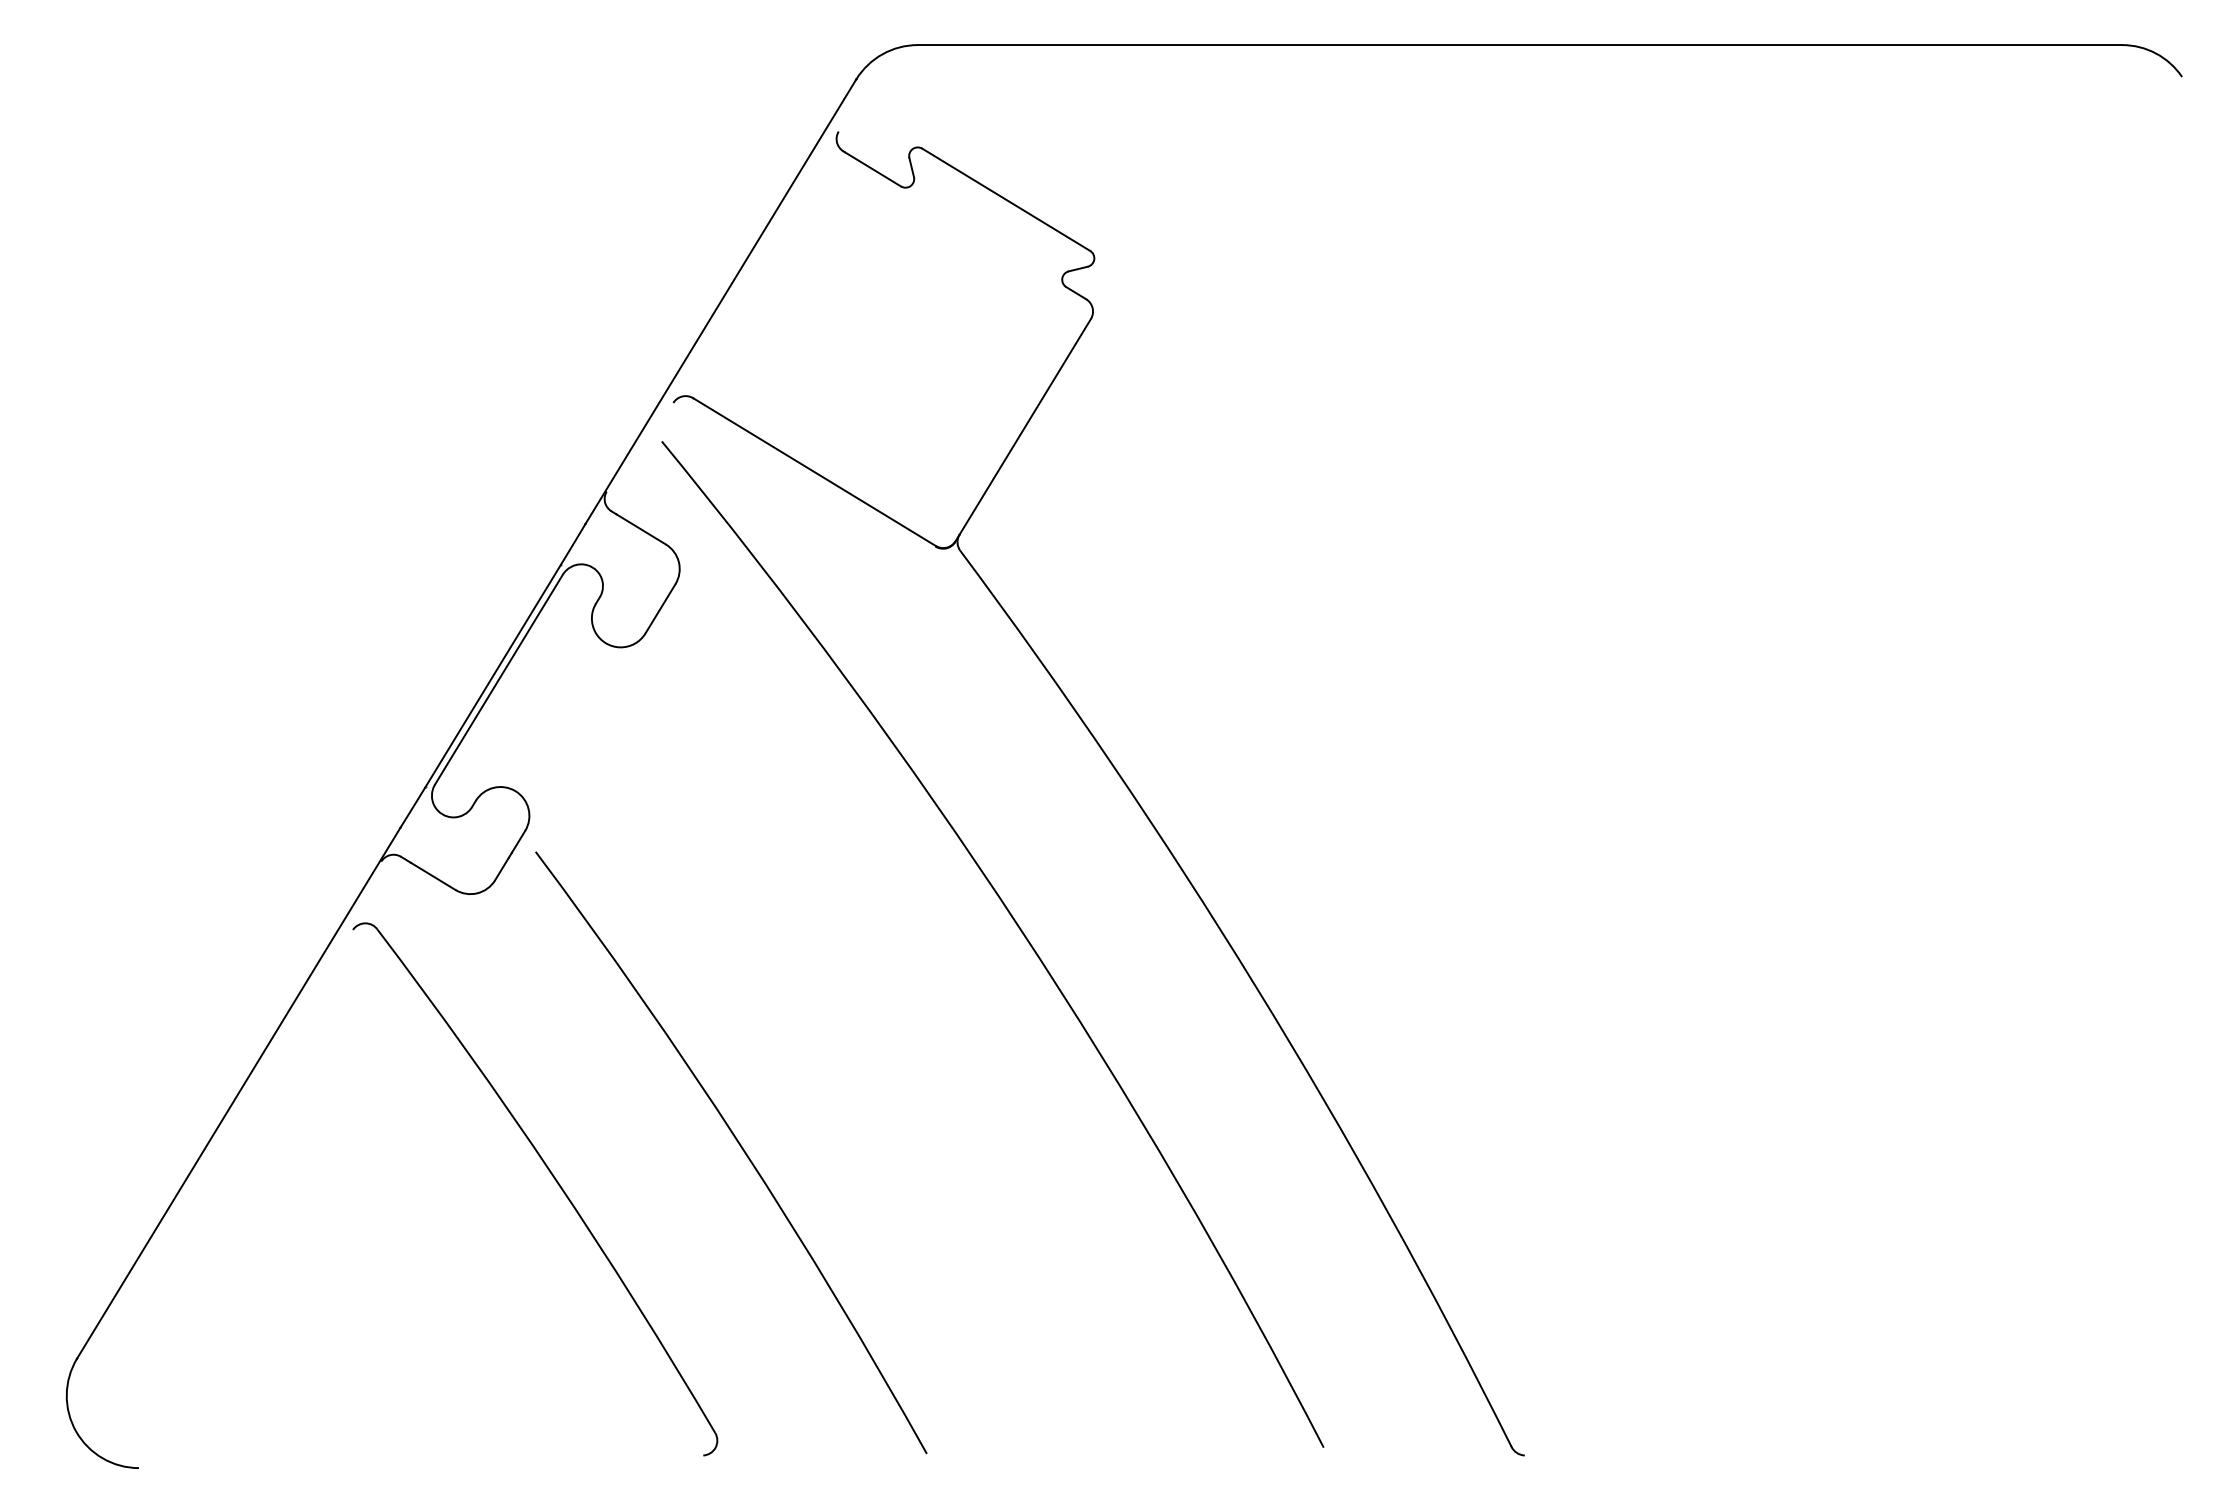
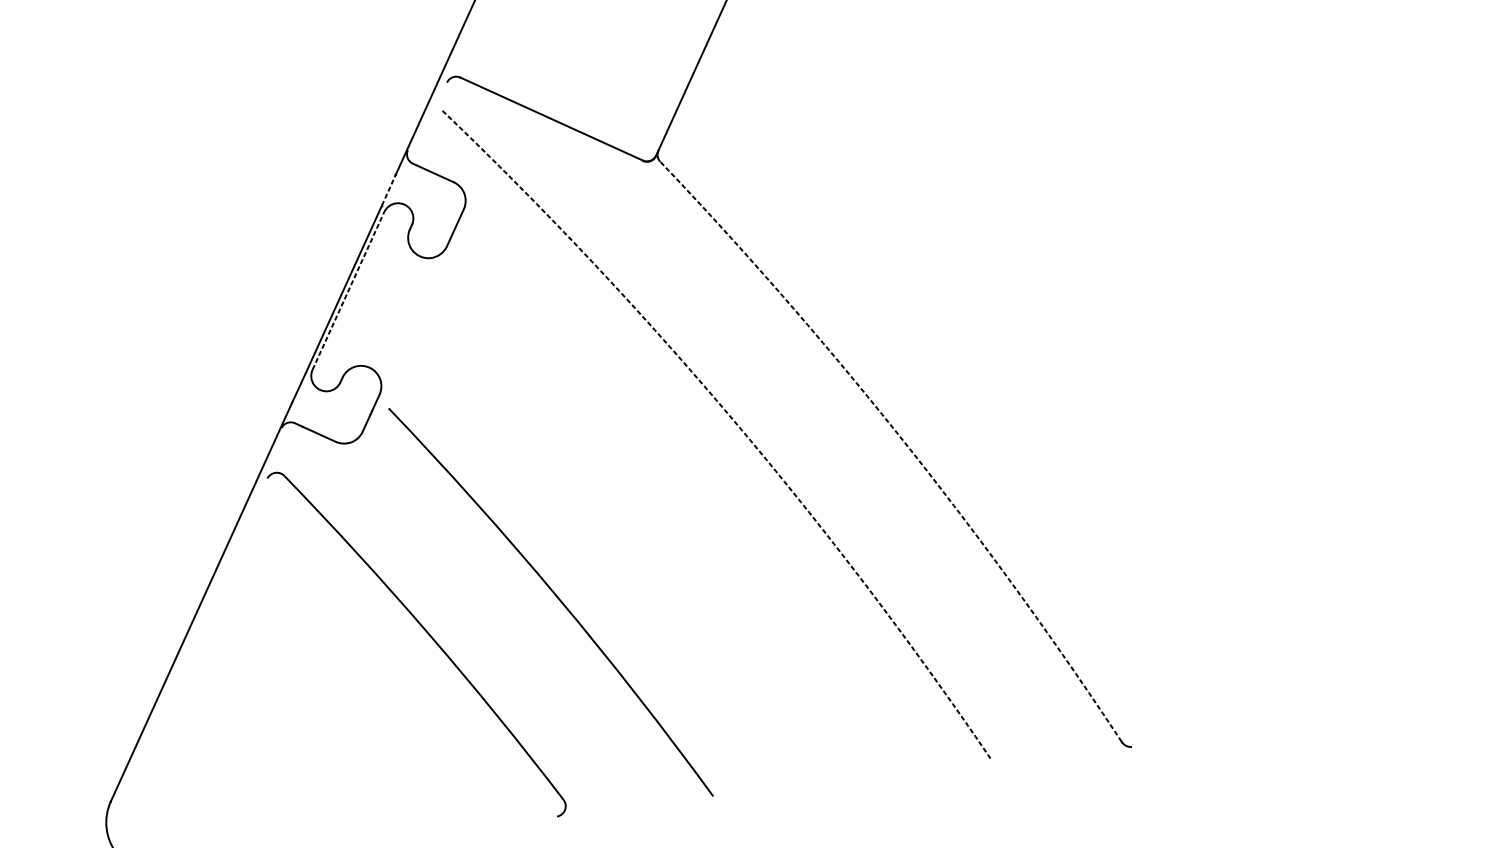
line: (573, 543) -> (389, 189), solid -> dashed
line: (498, 679) -> (348, 290), solid -> dashed
arc: (1019, 927) -> (733, 420), solid -> dashed
arc: (1255, 986) -> (903, 441), solid -> dashed

